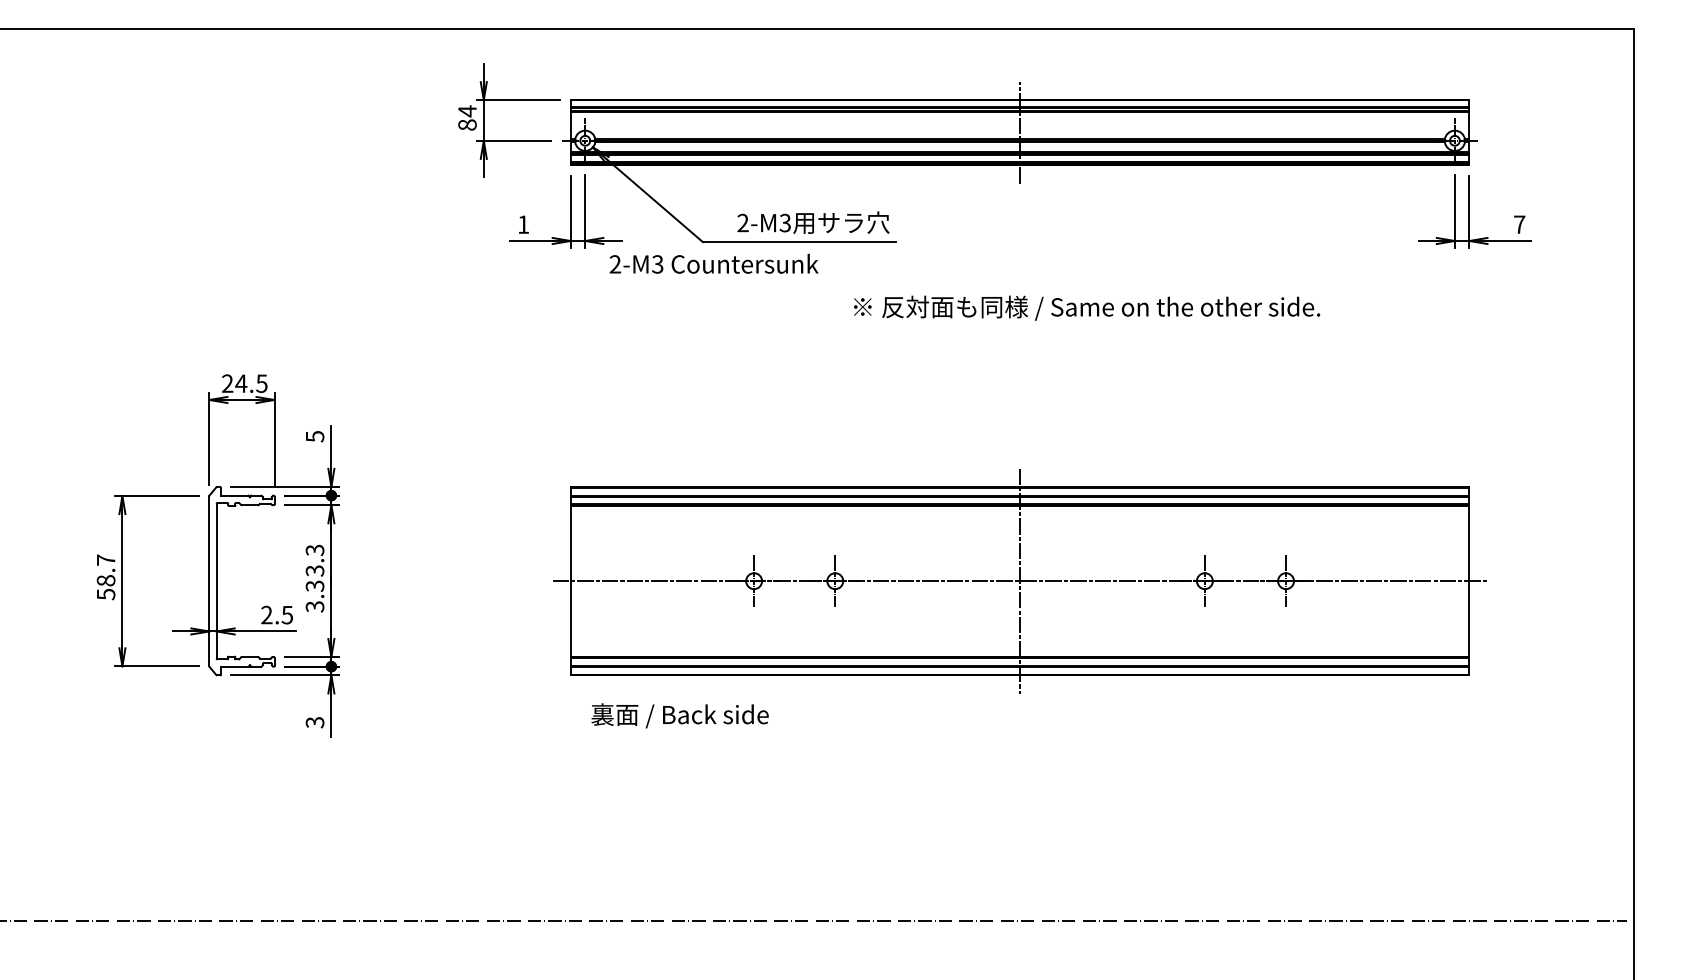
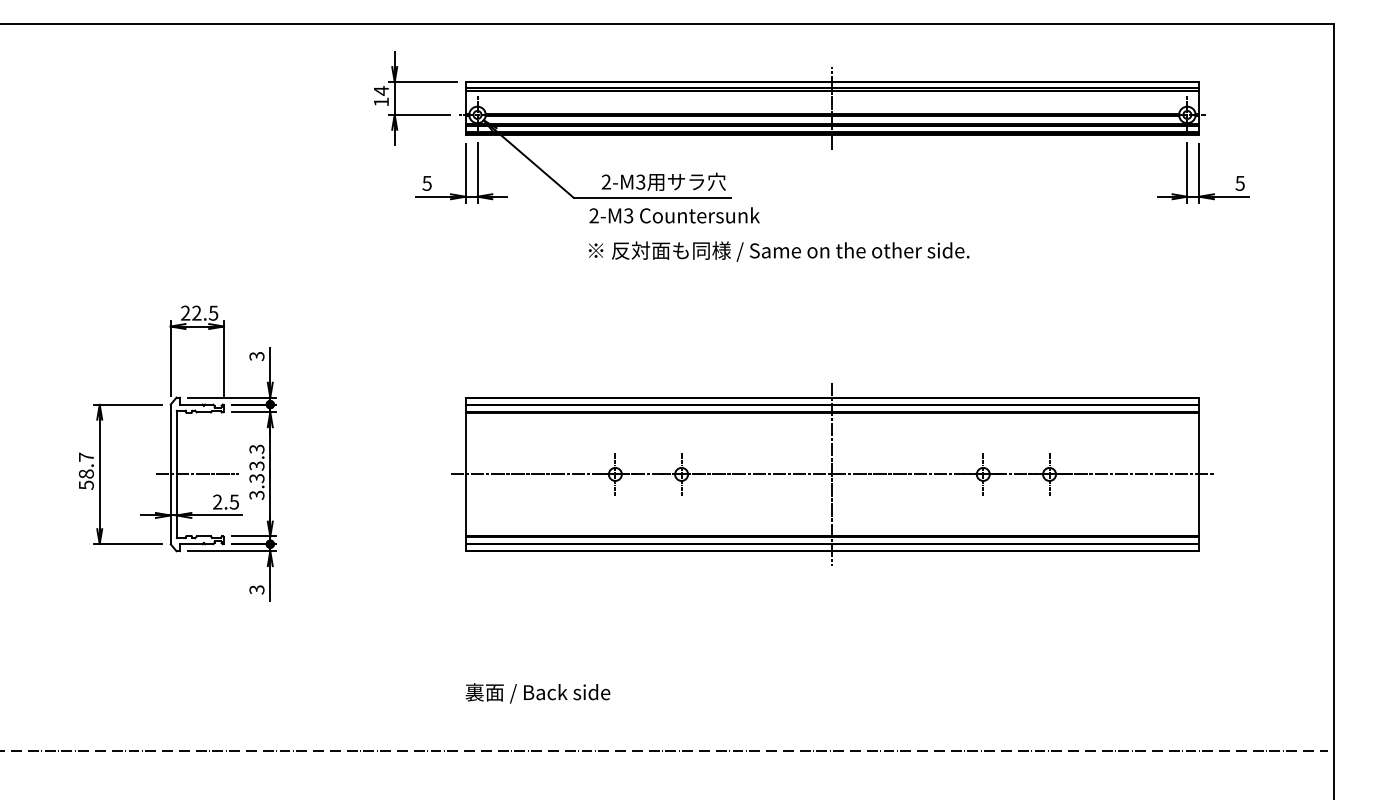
text: (466, 124) -> (380, 101), 84 -> 14
text: (522, 224) -> (426, 183), 1 -> 5
text: (1518, 224) -> (1239, 183), 7 -> 5
text: (713, 263) -> (674, 215), moved
text: (1086, 308) -> (778, 251), moved
text: (240, 382) -> (196, 312), 24.5 -> 22.5
text: (314, 436) -> (256, 356), 5 -> 3
line: (240, 581) -> (196, 474), added
text: (679, 716) -> (537, 693), moved

